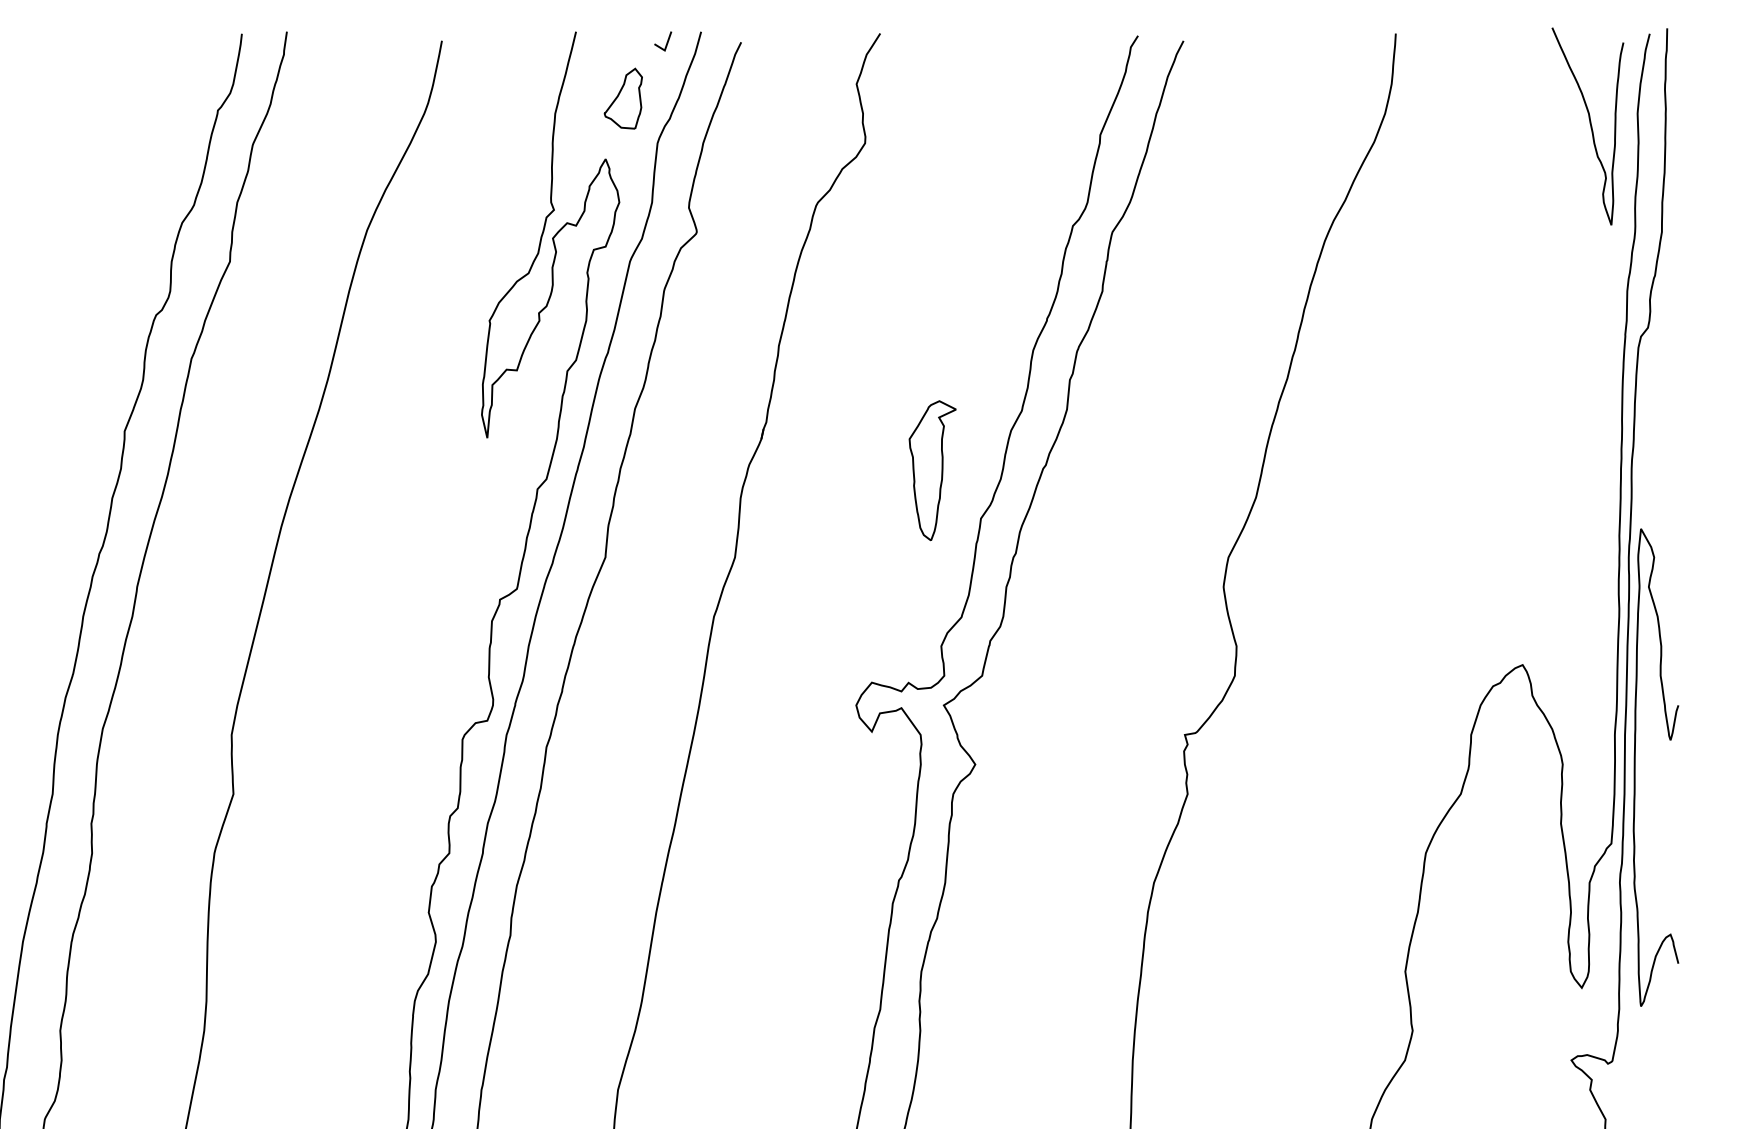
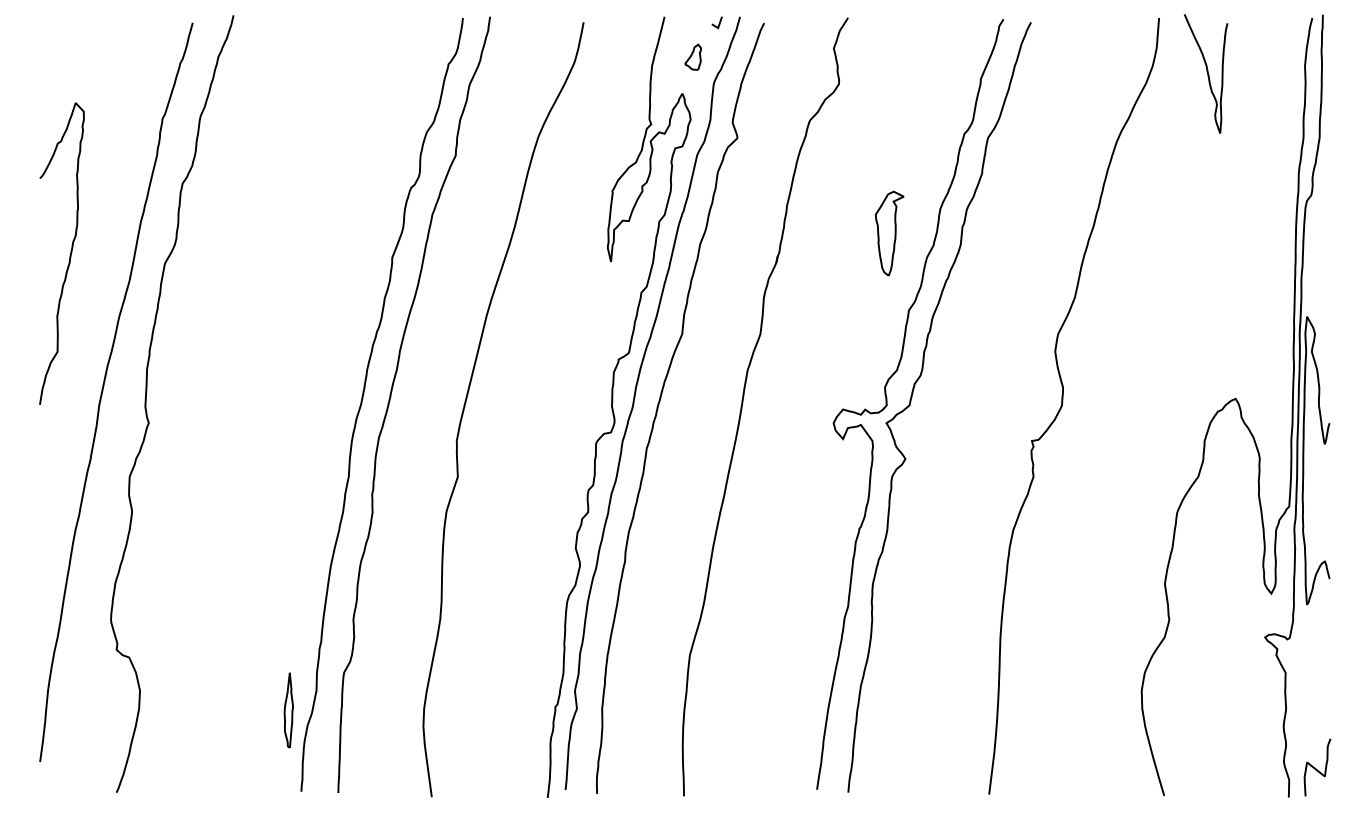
part: (624, 99) -> (693, 57), size x0.7
curve: (1588, 124) -> (1206, 72), moved
part: (932, 470) -> (889, 233), moved

